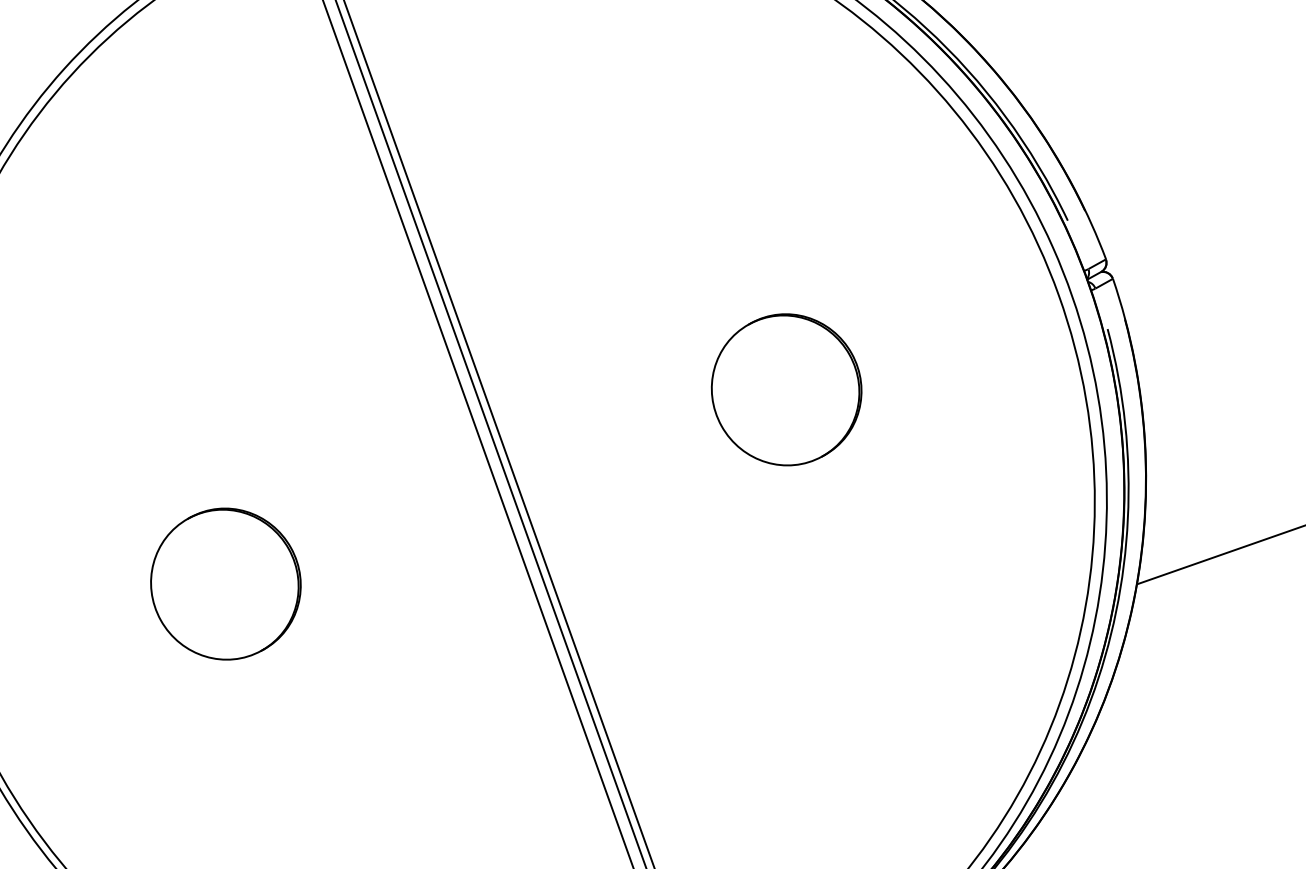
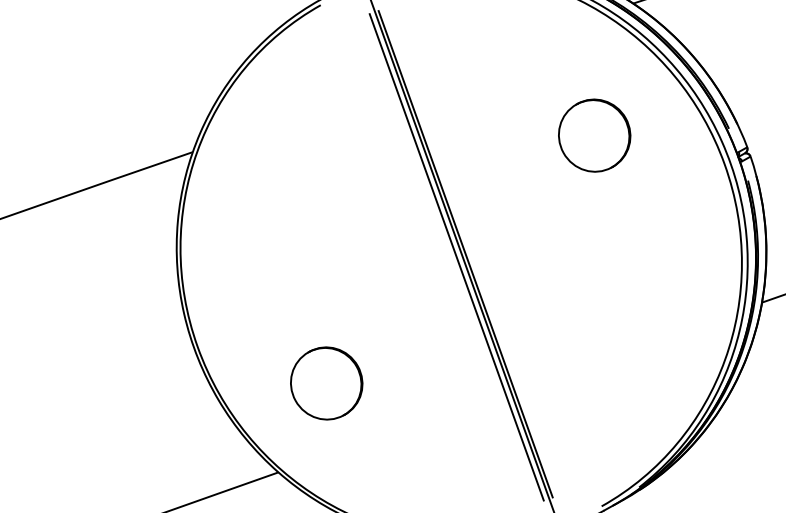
part: (786, 389) -> (594, 135), moved
part: (225, 584) -> (326, 383), moved

